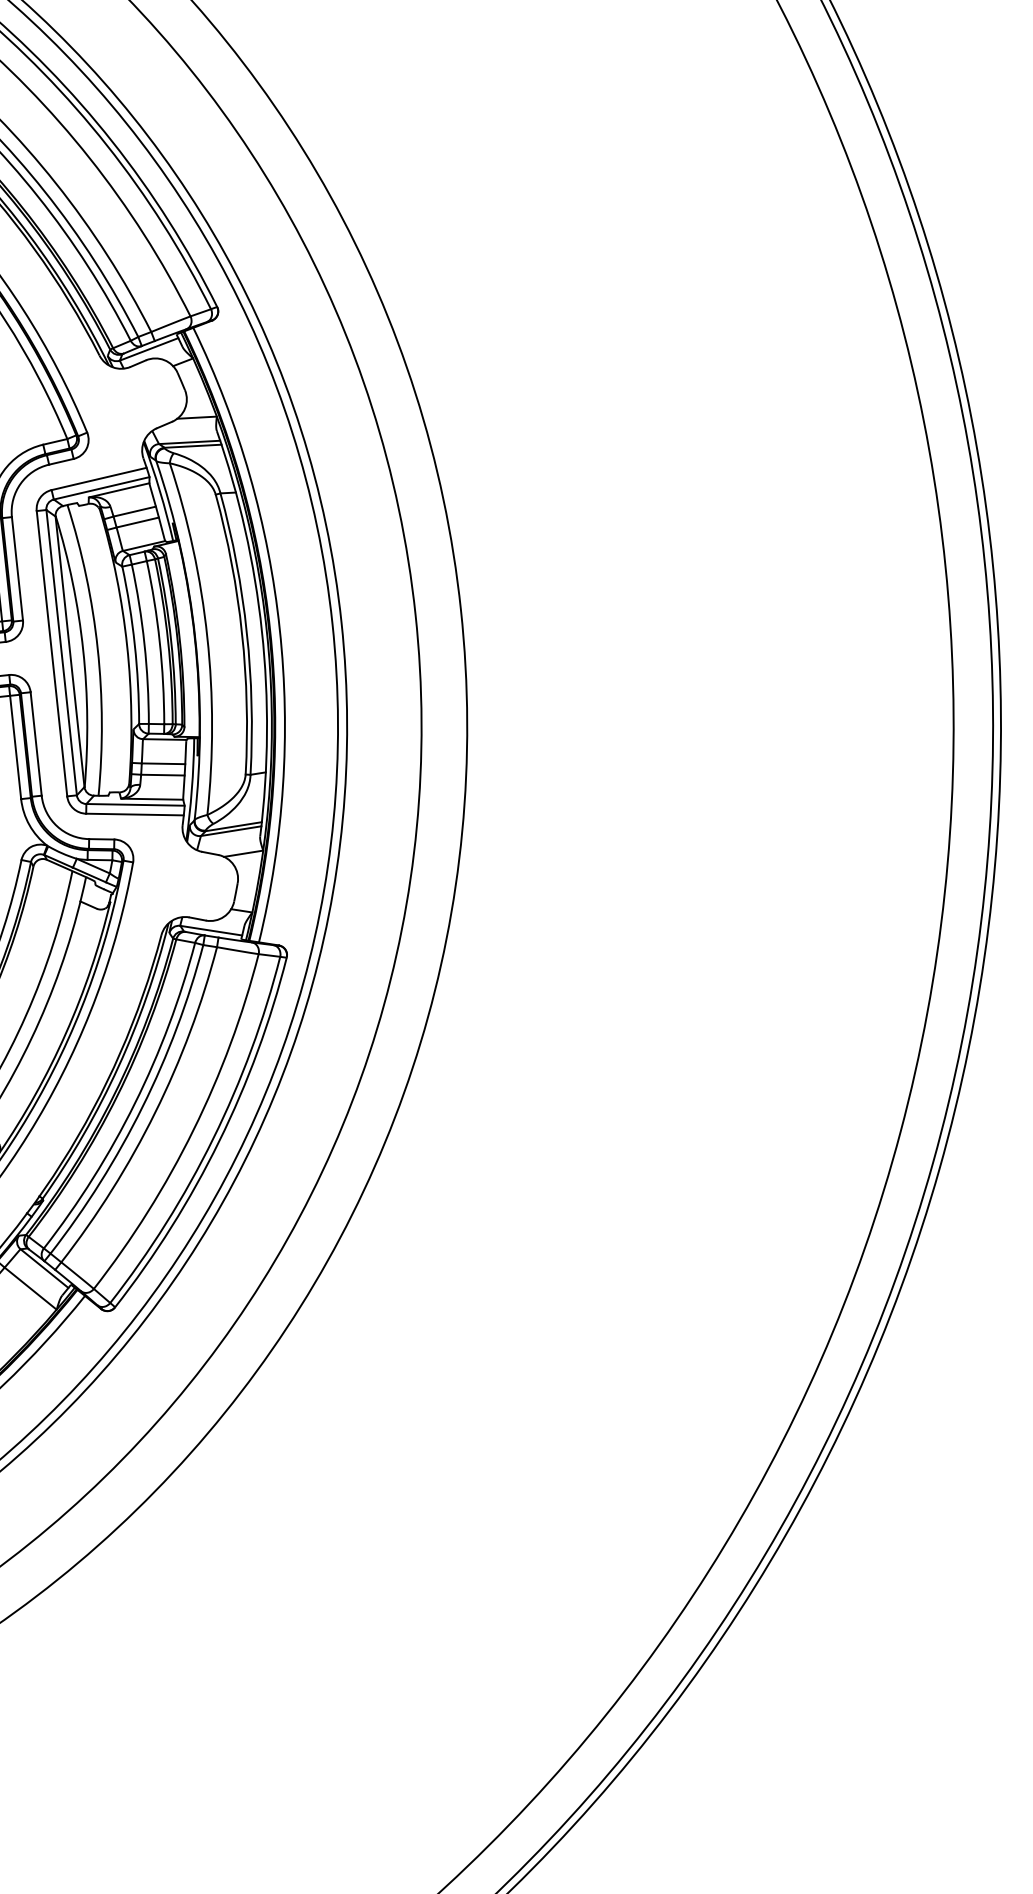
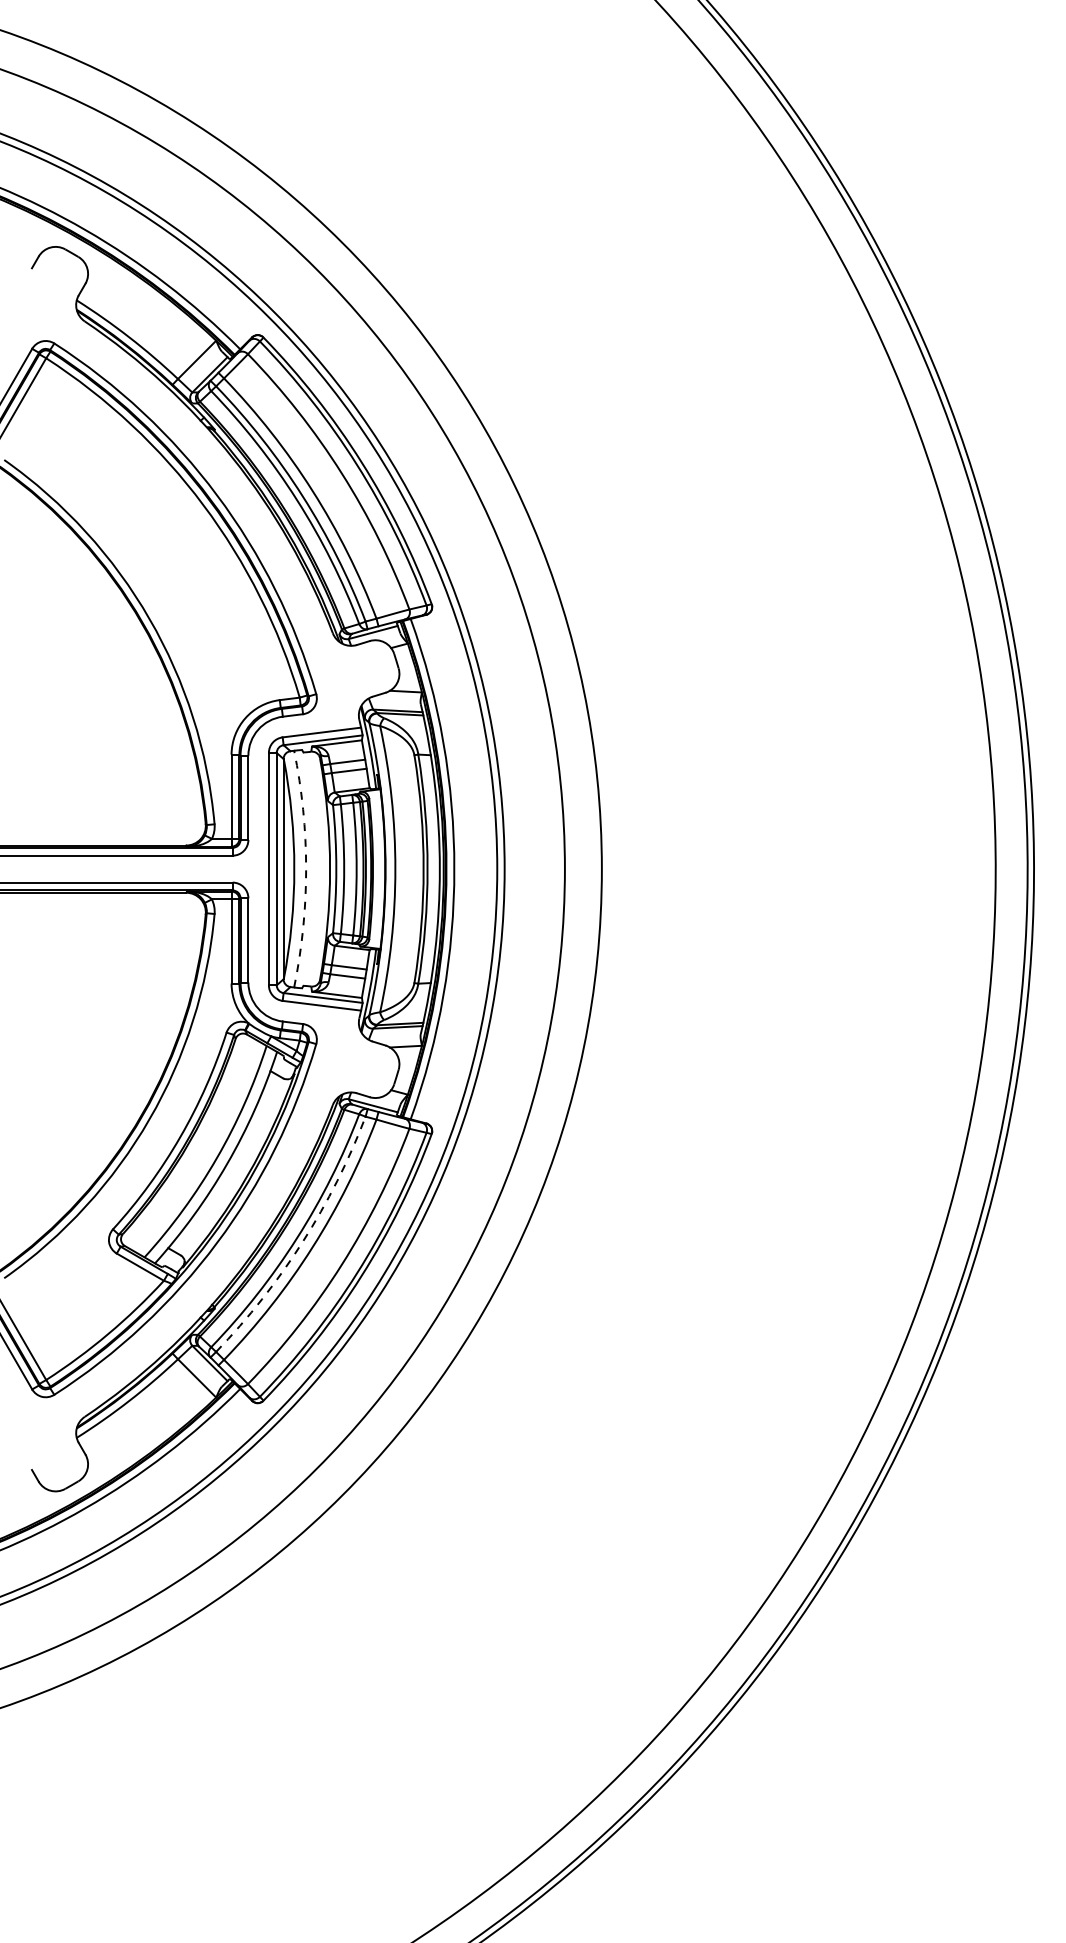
arc: (98, 649) -> (306, 869), solid -> dashed
arc: (142, 1106) -> (302, 1241), solid -> dashed

